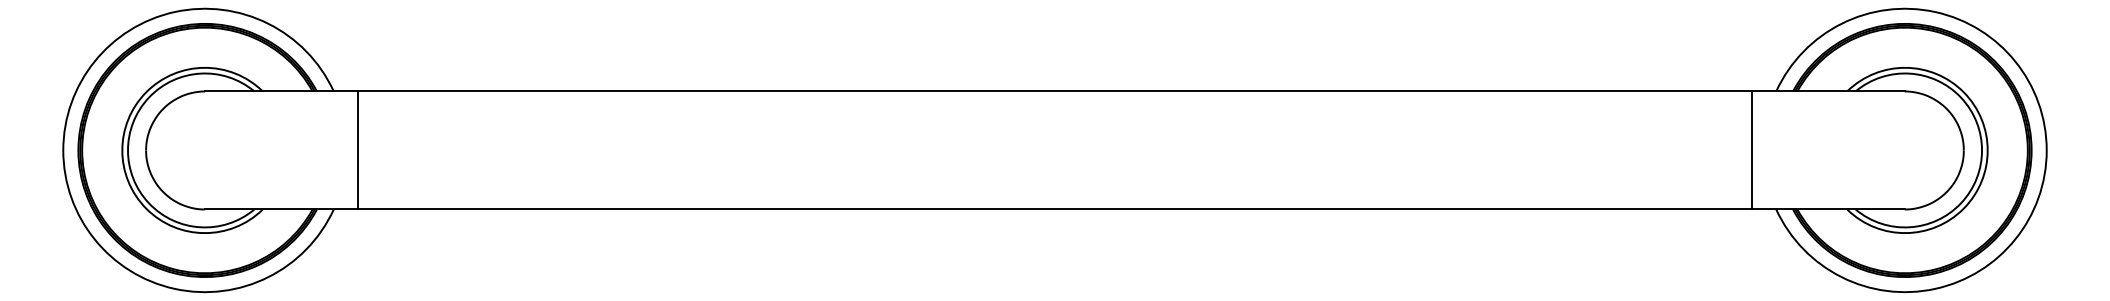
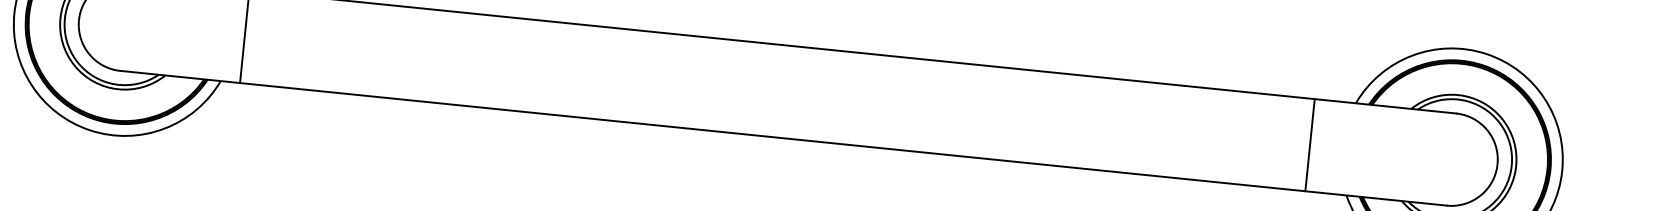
line: (1751, 150) -> (1309, 145), moved

